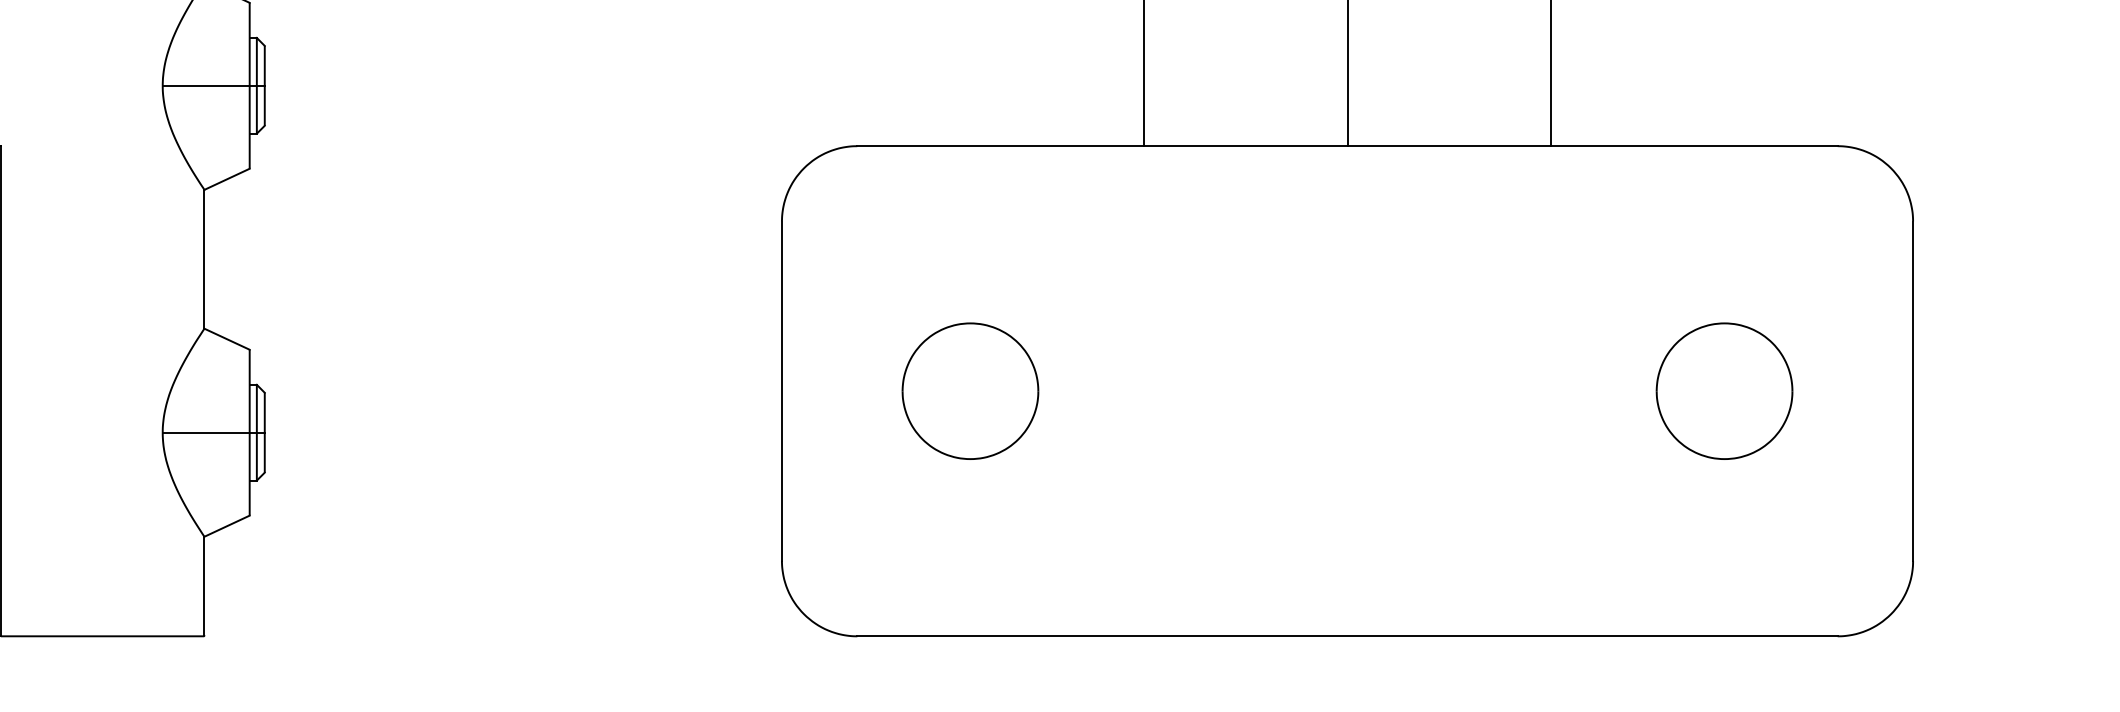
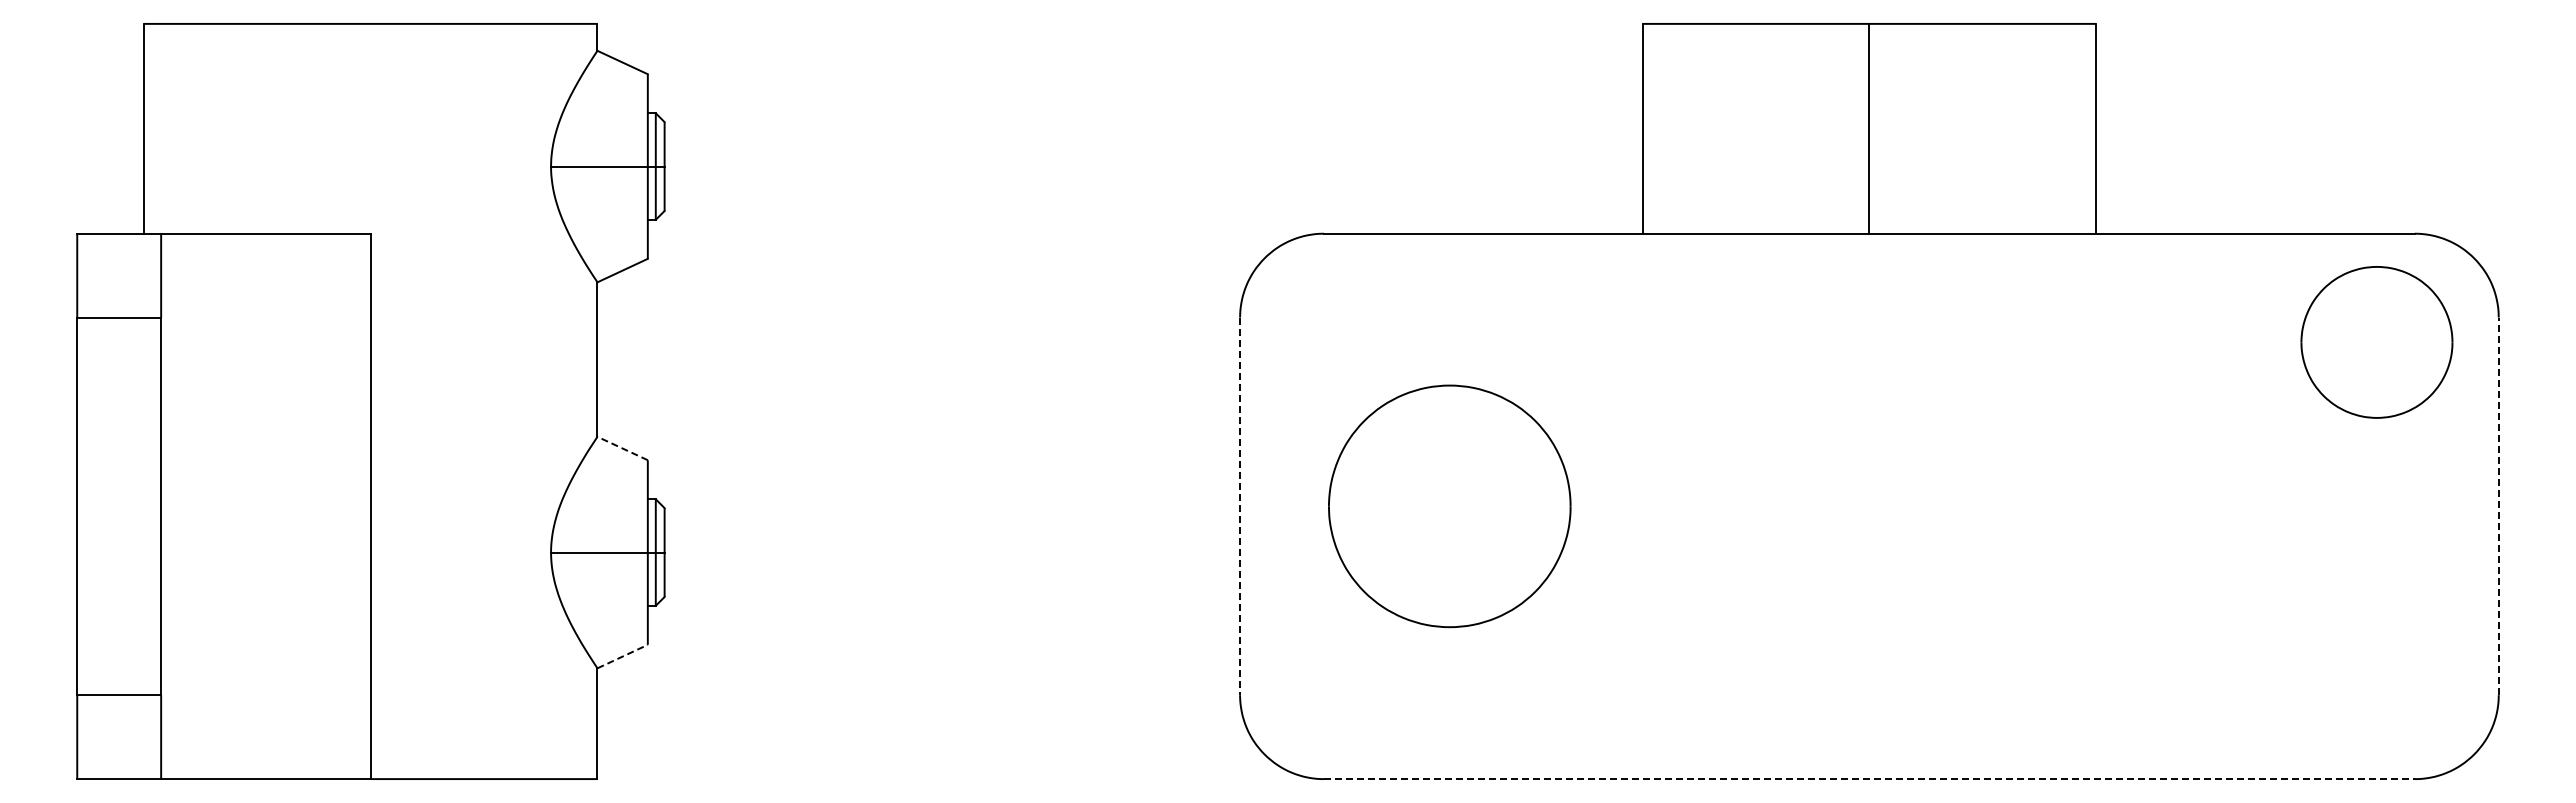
line: (226, 339) -> (622, 448), solid -> dashed
line: (782, 391) -> (1240, 506), solid -> dashed
part: (970, 391) -> (1449, 506), size x1.6
part: (1724, 391) -> (2376, 342), moved
line: (1912, 391) -> (2498, 506), solid -> dashed
line: (226, 526) -> (622, 656), solid -> dashed
line: (1347, 636) -> (1869, 779), solid -> dashed

